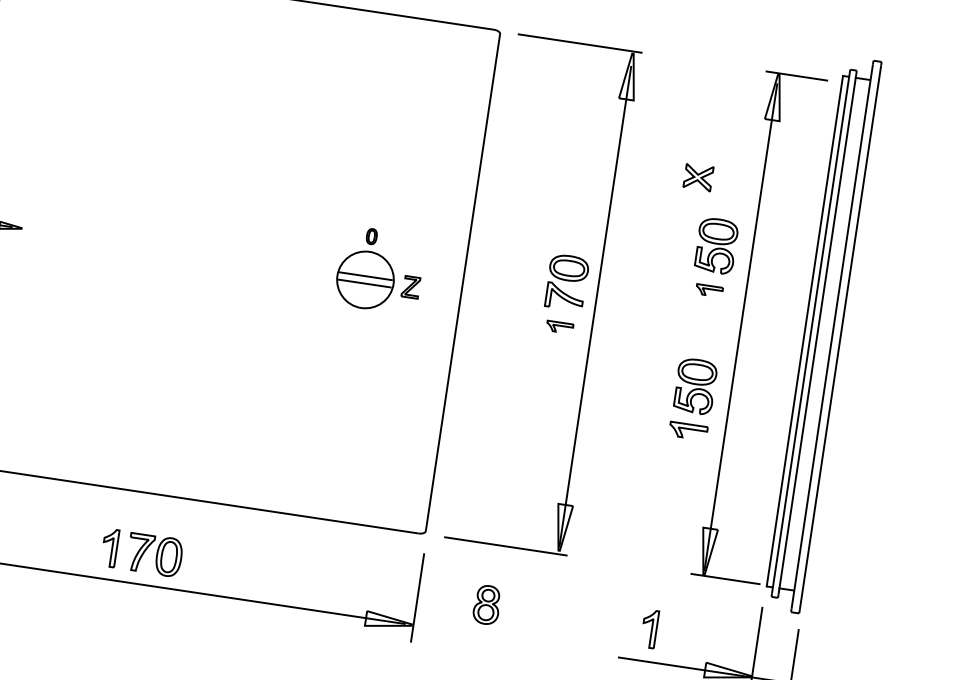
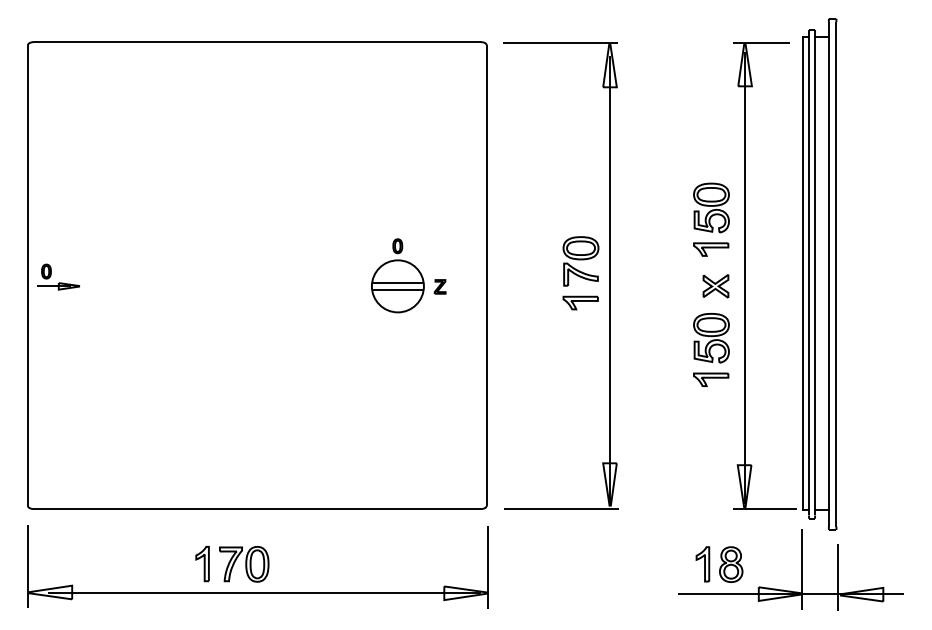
part: (697, 177) -> (715, 286), moved
part: (410, 286) -> (439, 286), size x0.71
part: (709, 290) -> (711, 249), size x1.43
part: (559, 326) -> (580, 302), size x1.43
part: (487, 604) -> (731, 564), moved

